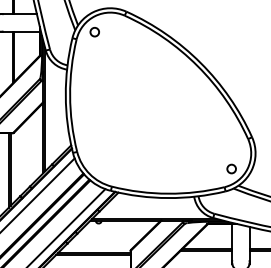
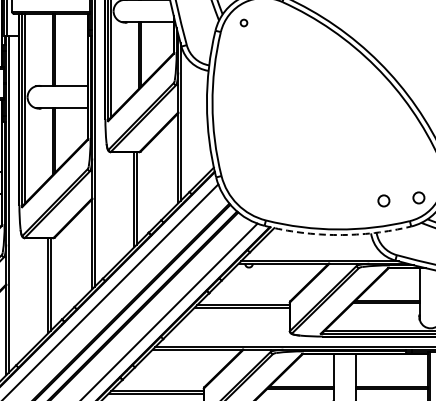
circle: (94, 31) -> (243, 22), size x0.6
circle: (203, 171) -> (383, 200), added
arc: (167, 198) -> (337, 235), solid -> dashed

